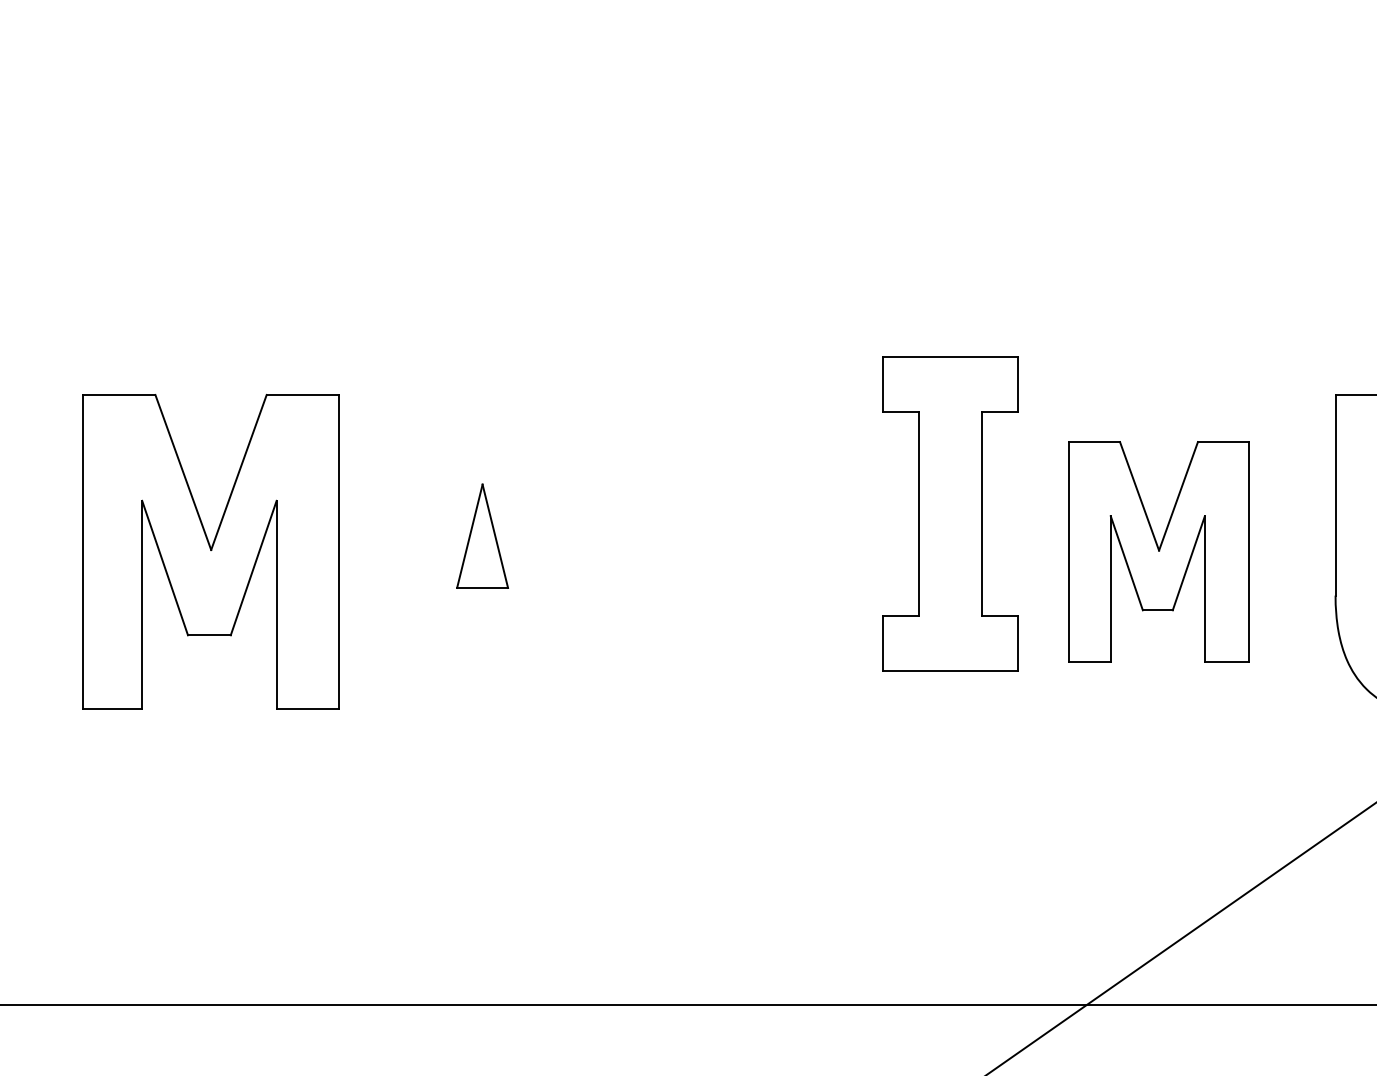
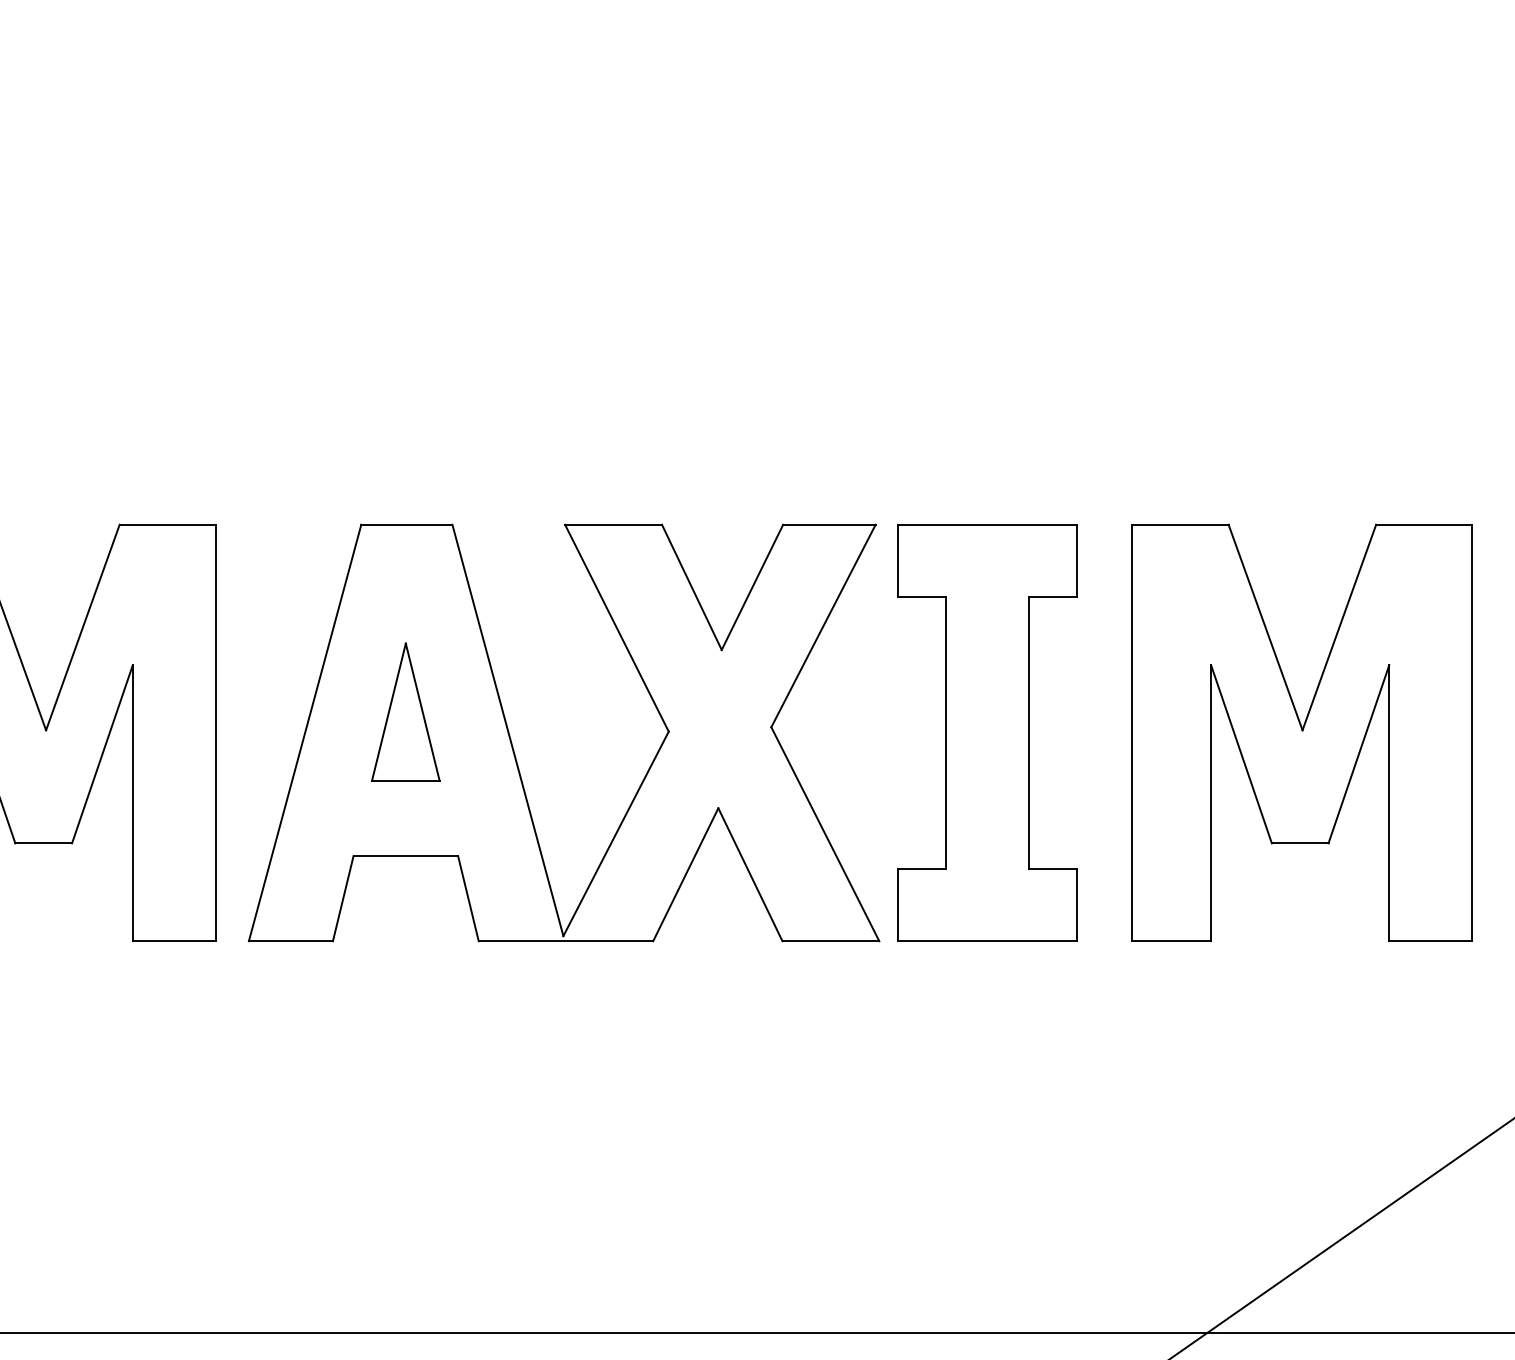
part: (950, 513) -> (987, 732), moved
part: (1158, 551) -> (1301, 732), size x1.43
part: (564, 563) -> (514, 748), added

